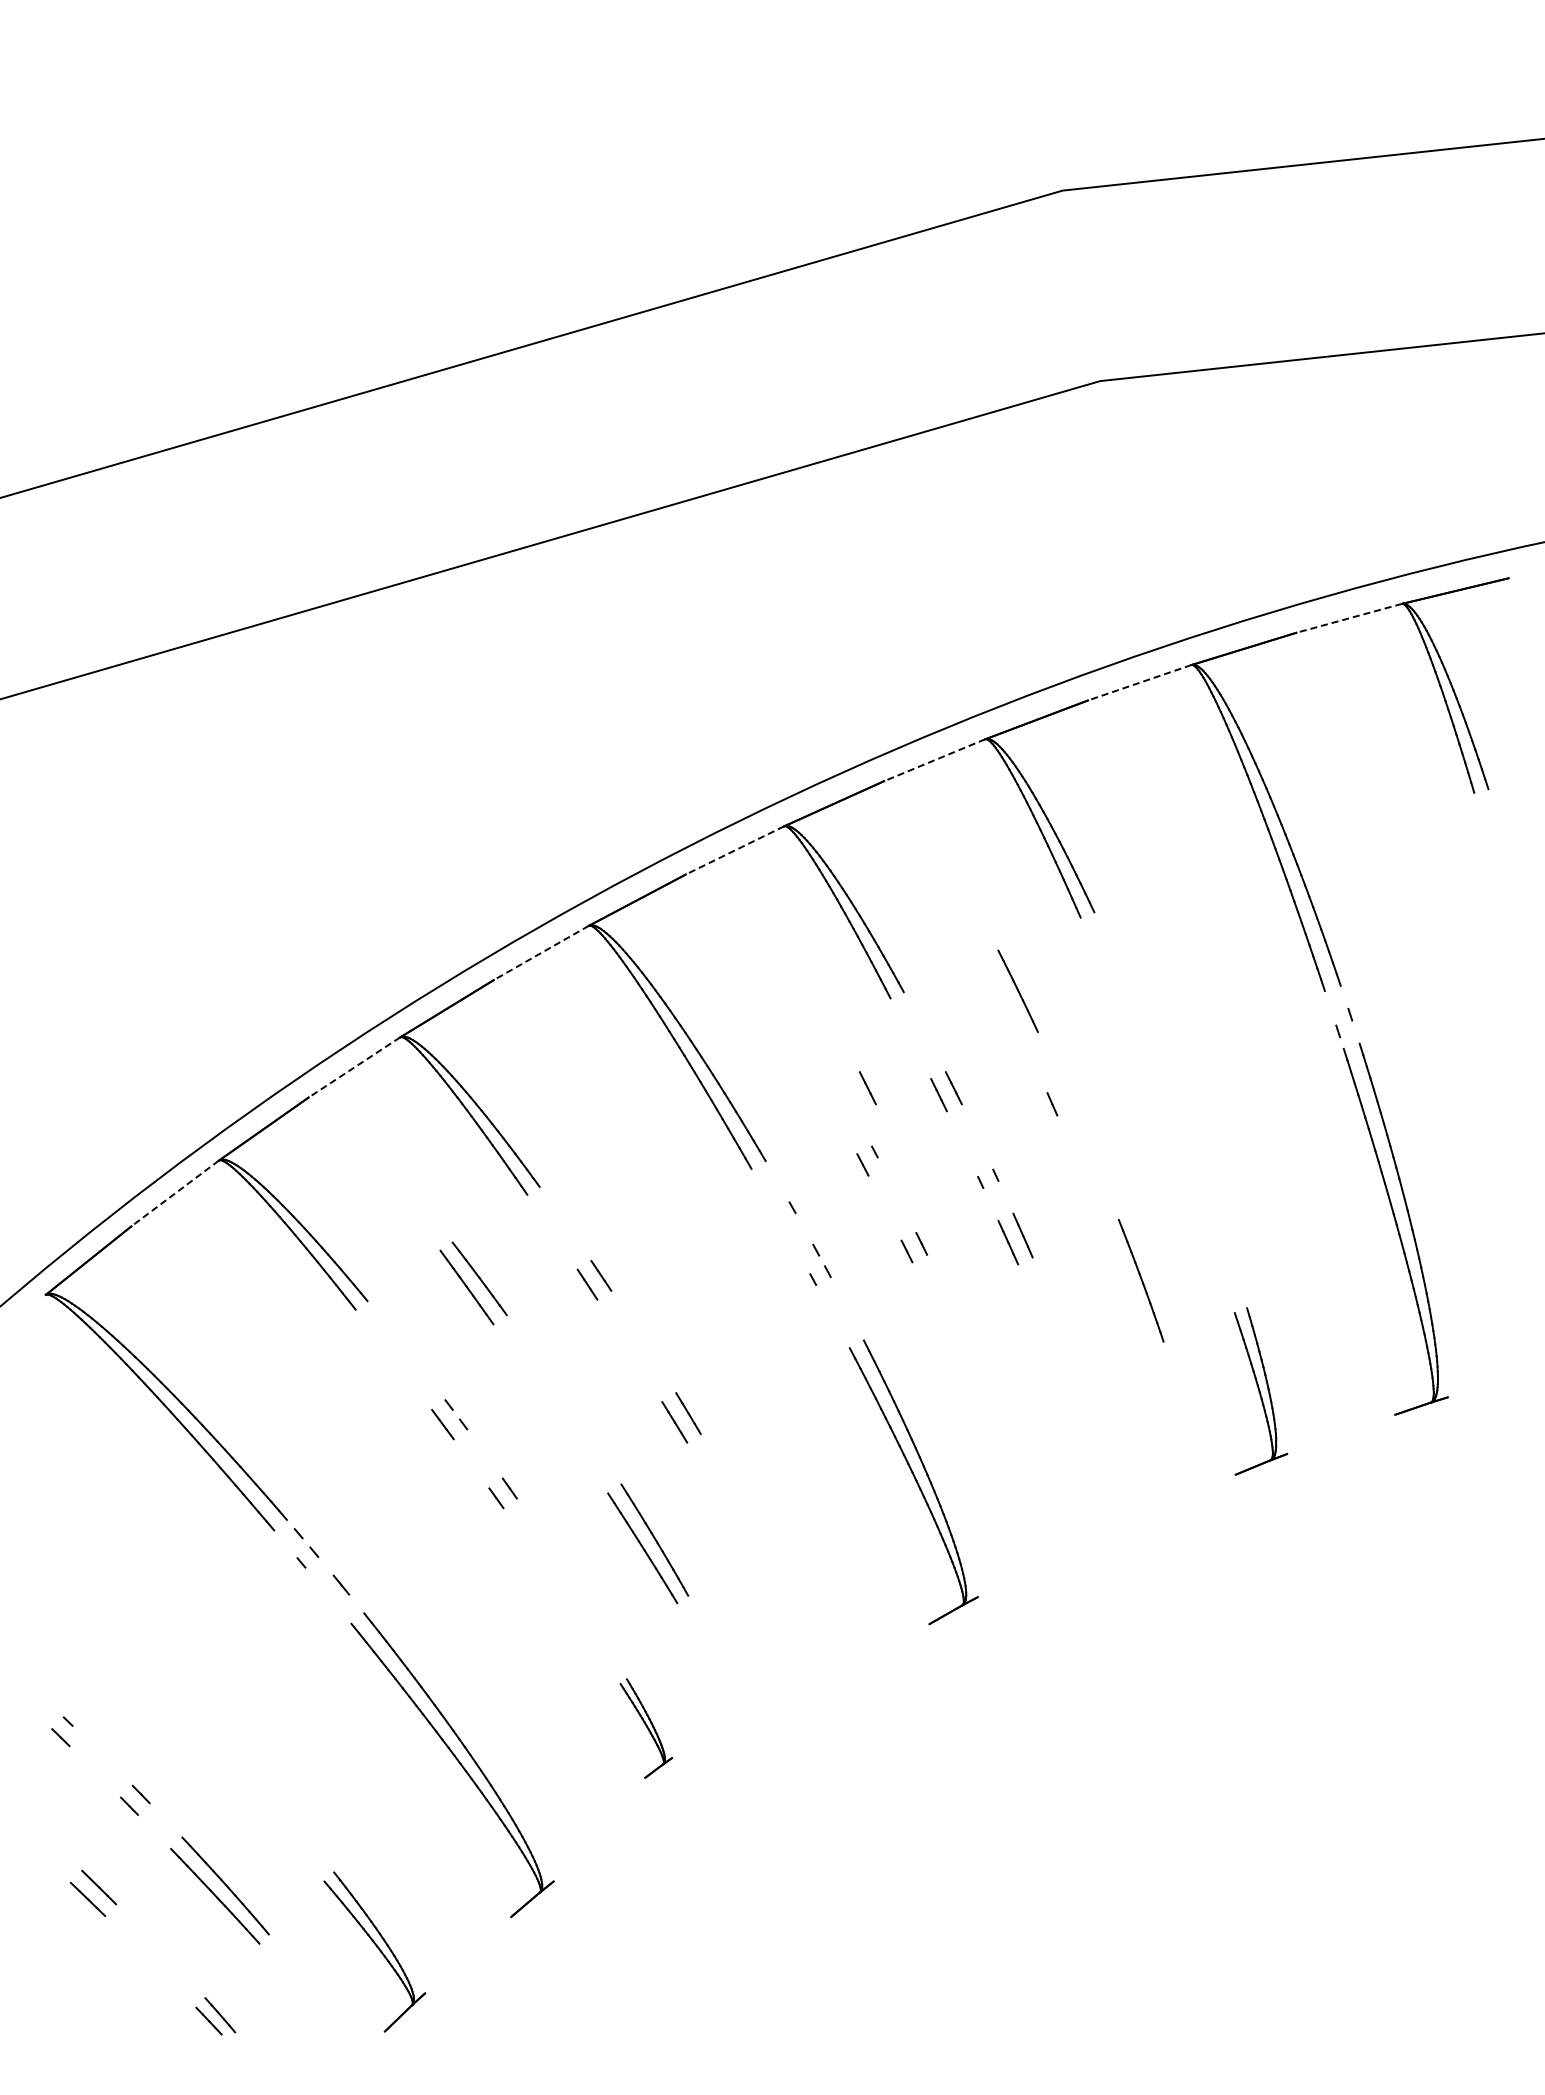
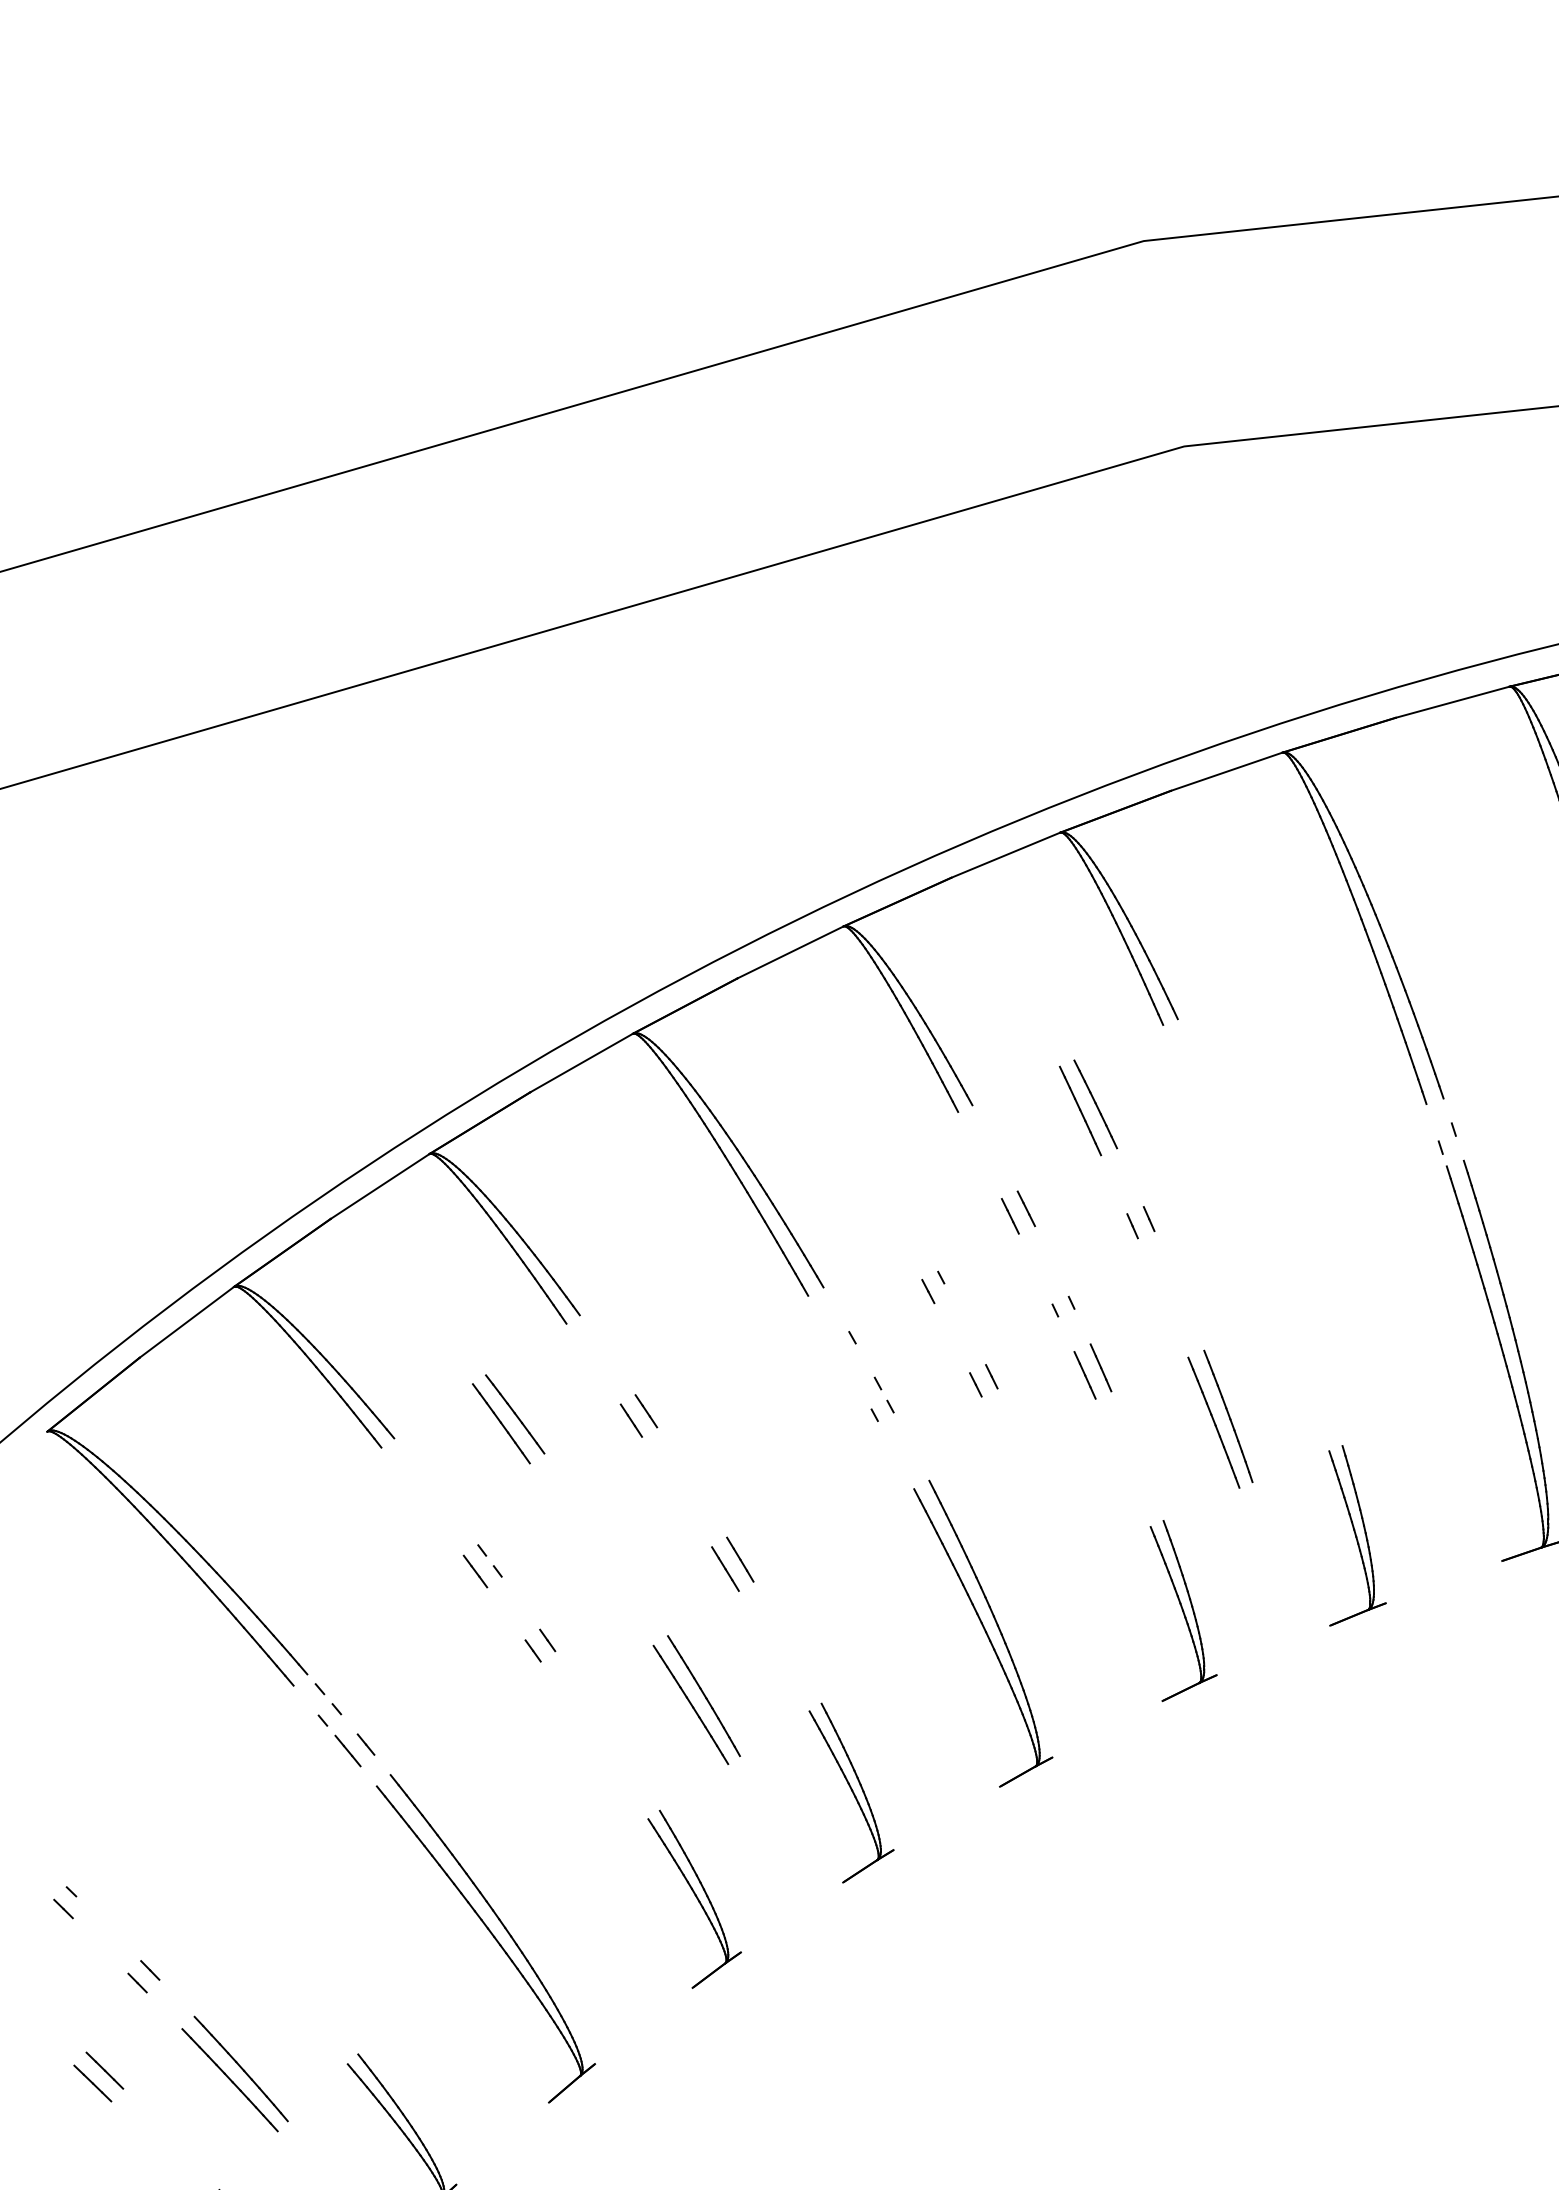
line: (1349, 618) -> (1452, 702), dashed -> solid
line: (1139, 682) -> (1226, 771), dashed -> solid
line: (934, 760) -> (1005, 855), dashed -> solid
line: (735, 850) -> (790, 952), dashed -> solid
line: (541, 952) -> (581, 1062), dashed -> solid
line: (1004, 997) -> (1080, 1111), added
line: (354, 1067) -> (380, 1186), dashed -> solid
line: (867, 1088) -> (933, 1209), removed
line: (1067, 1097) -> (1148, 1218), added
line: (175, 1193) -> (187, 1322), dashed -> solid
line: (1127, 1286) -> (1213, 1422), added
part: (1099, 1460) -> (1183, 1610), added
line: (324, 1590) -> (347, 1750), added
part: (791, 1629) -> (851, 1792), added
part: (646, 1728) -> (695, 1899), size x1.67

